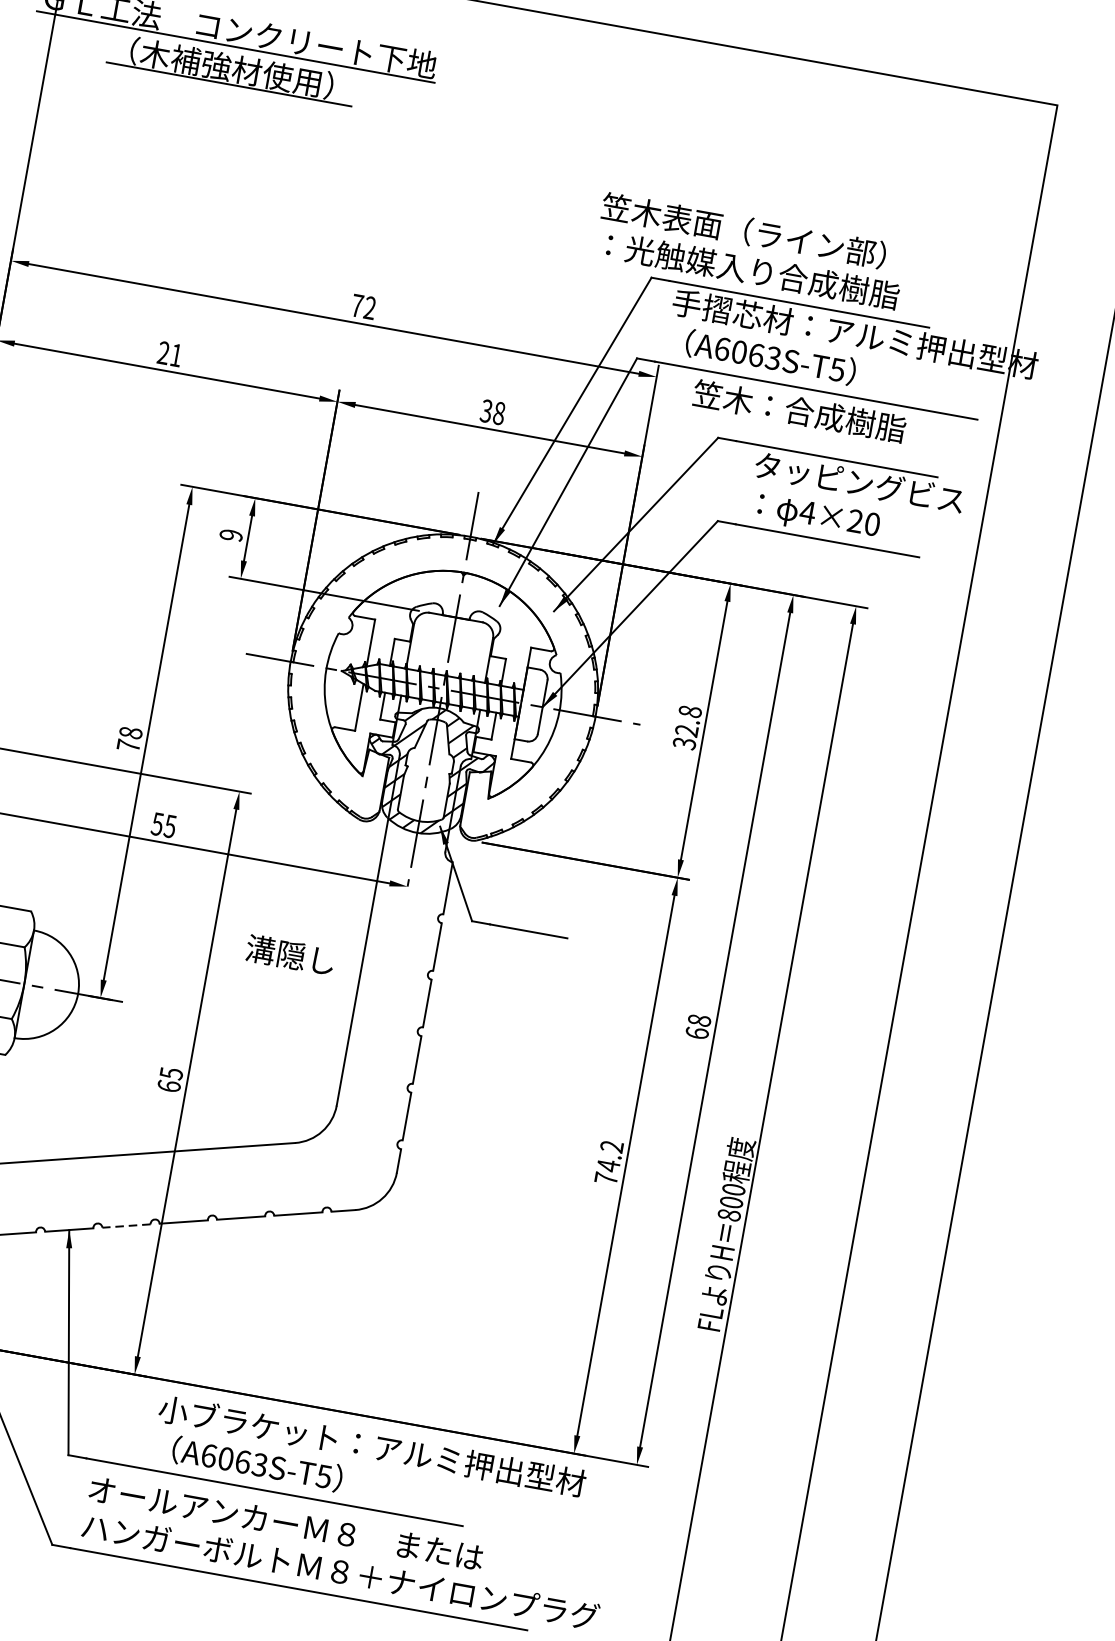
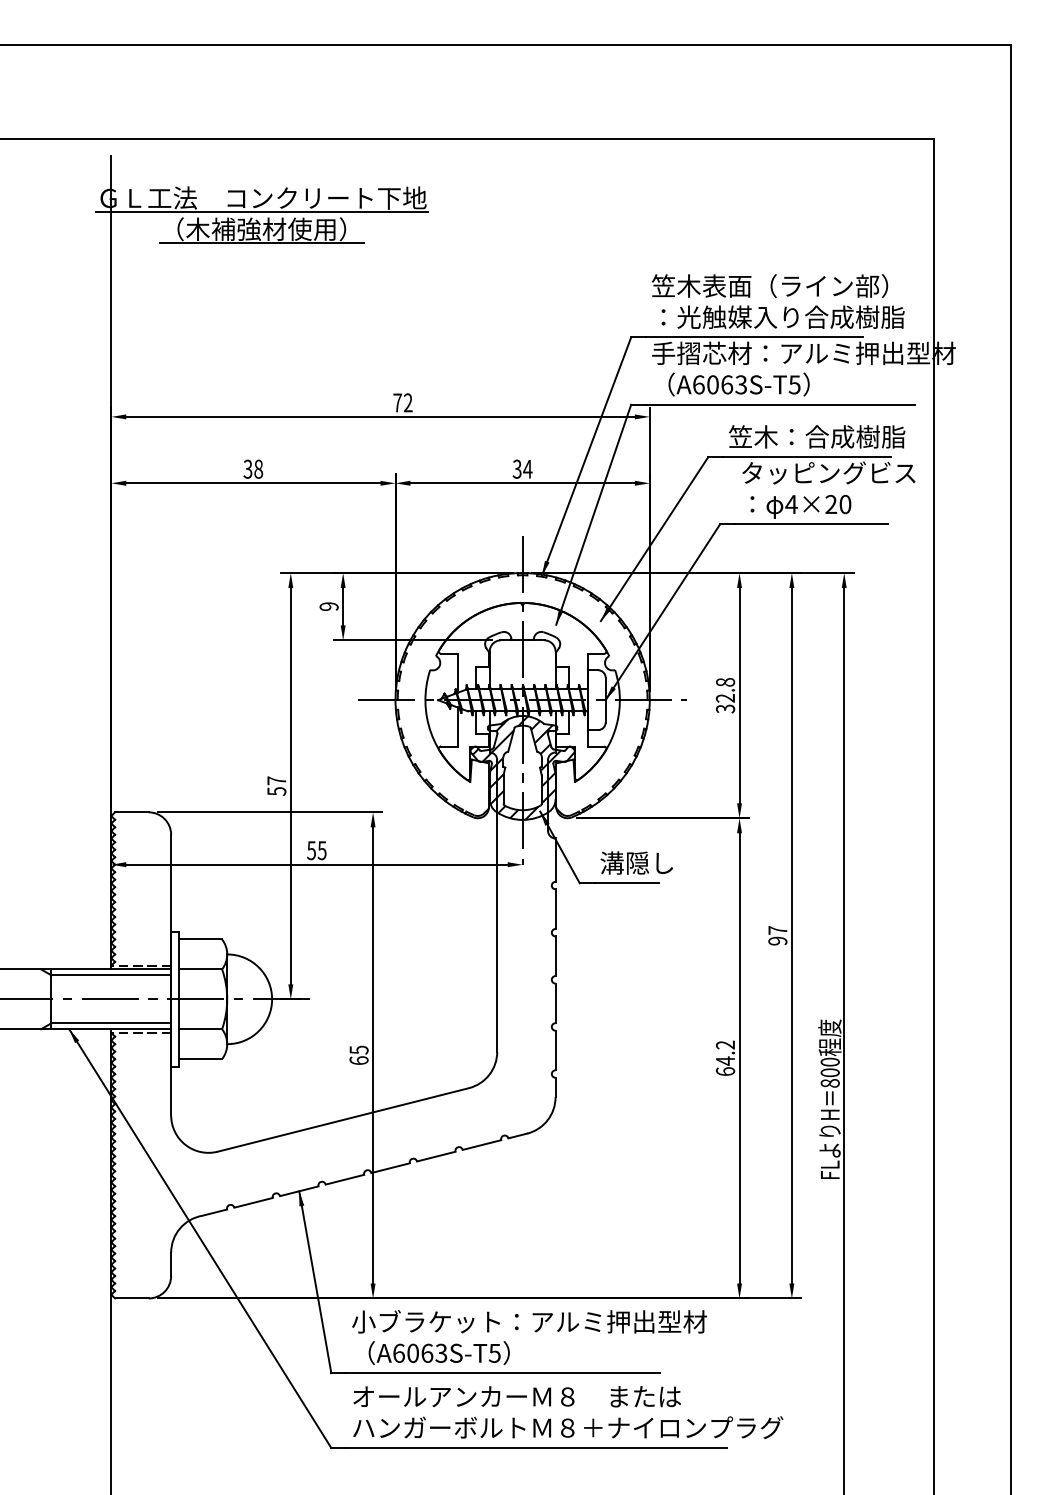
text: (749, 250) -> (777, 301), moved
text: (170, 353) -> (253, 468), 21 -> 38
text: (798, 410) -> (816, 436), moved
text: (498, 412) -> (527, 468), 38 -> 34
text: (129, 738) -> (276, 785), 78 -> 57
text: (290, 954) -> (636, 862), moved
text: (697, 1026) -> (777, 935), 68 -> 97
text: (606, 1178) -> (725, 1071), 74.2 -> 64.2
line: (126, 1225) -> (344, 1179), dashed -> solid
text: (368, 1465) -> (529, 1337), moved

